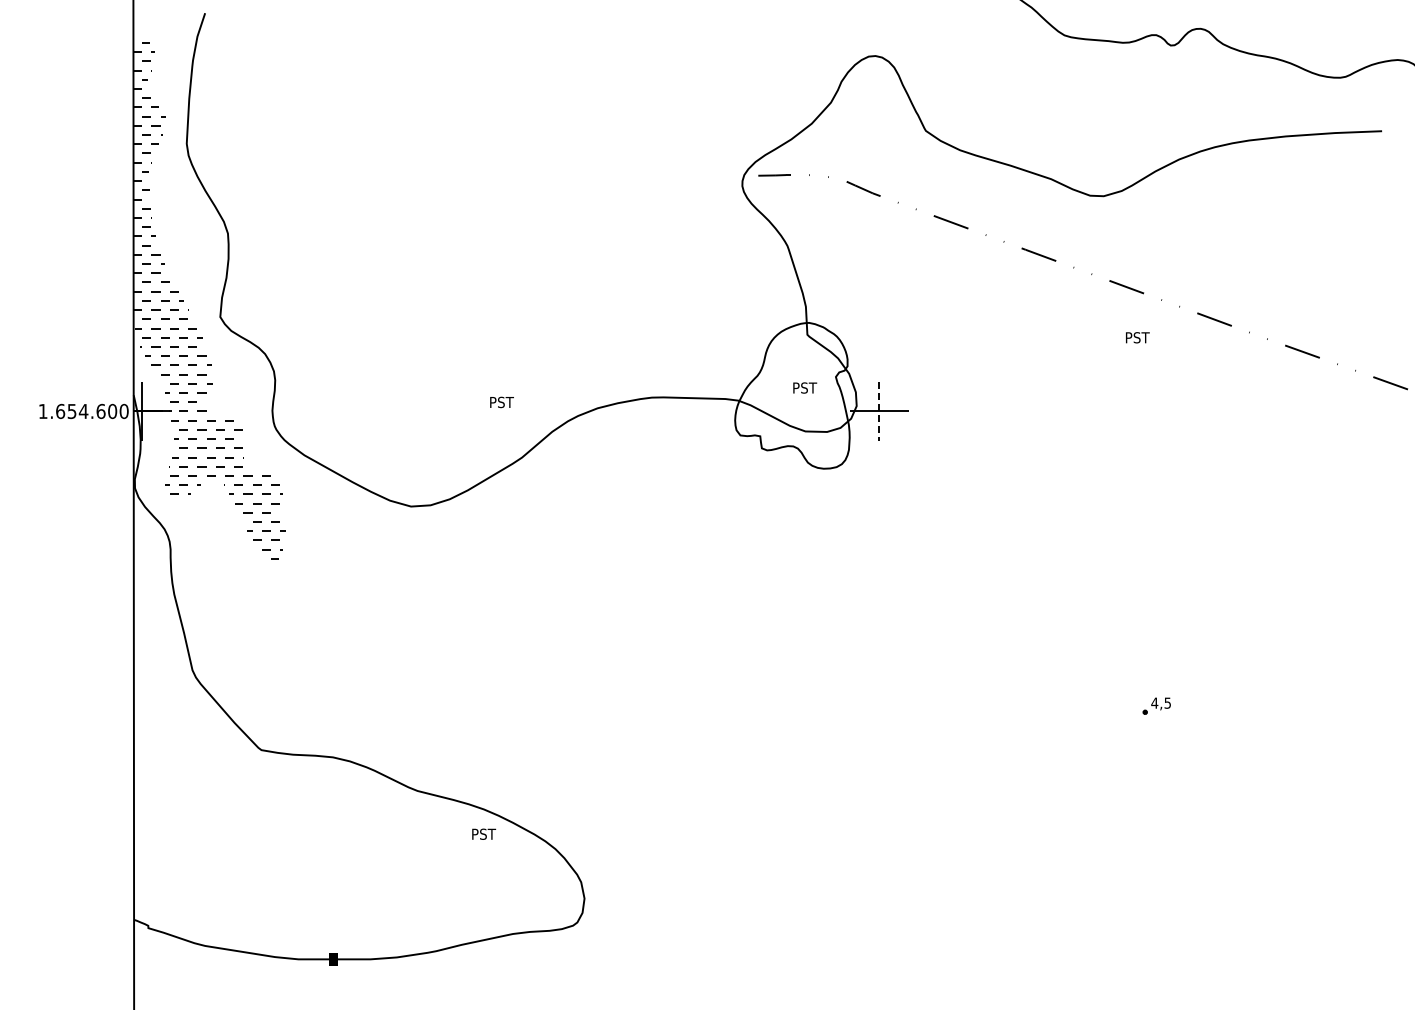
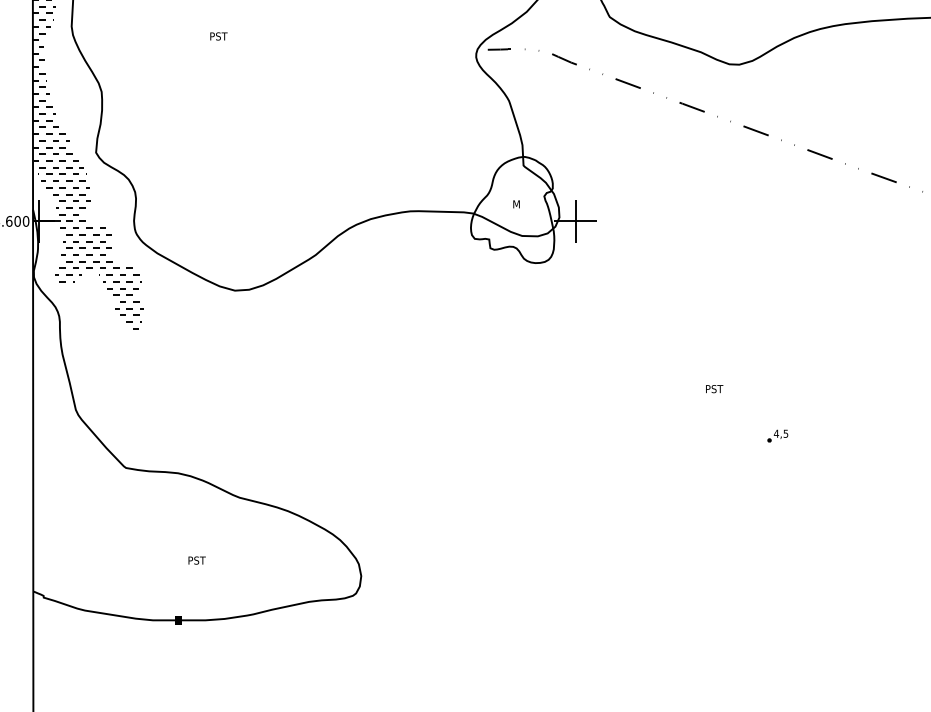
text: (1137, 337) -> (714, 388), moved
text: (805, 387) -> (522, 203), PST -> M
text: (501, 402) -> (218, 36), moved
line: (879, 411) -> (576, 221), dashed -> solid
text: (484, 833) -> (197, 560), moved

